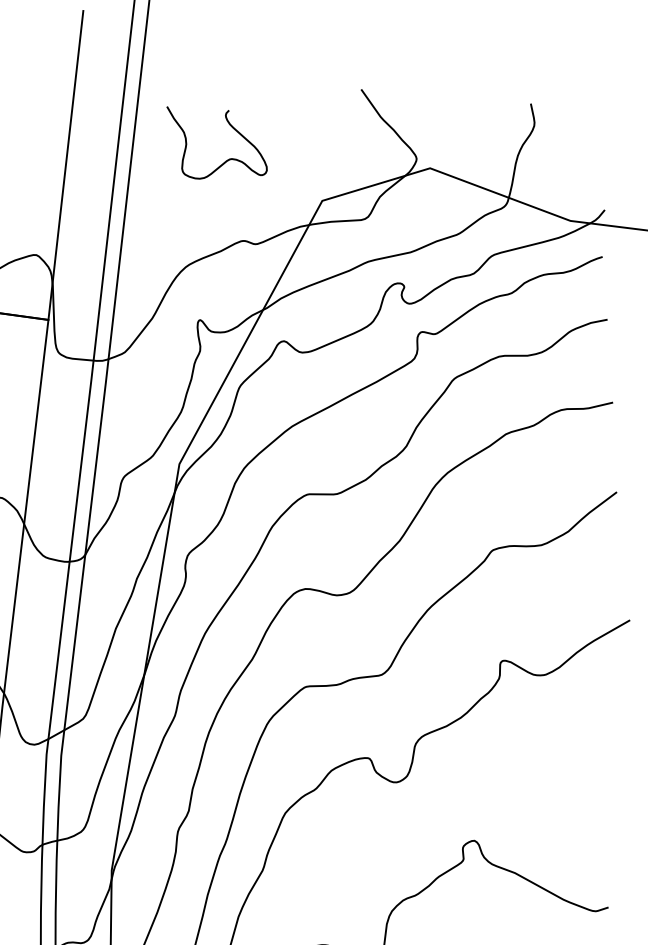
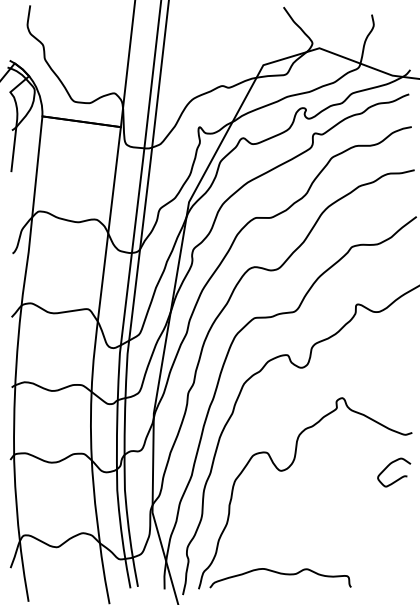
curve: (226, 159) -> (213, 43), removed

